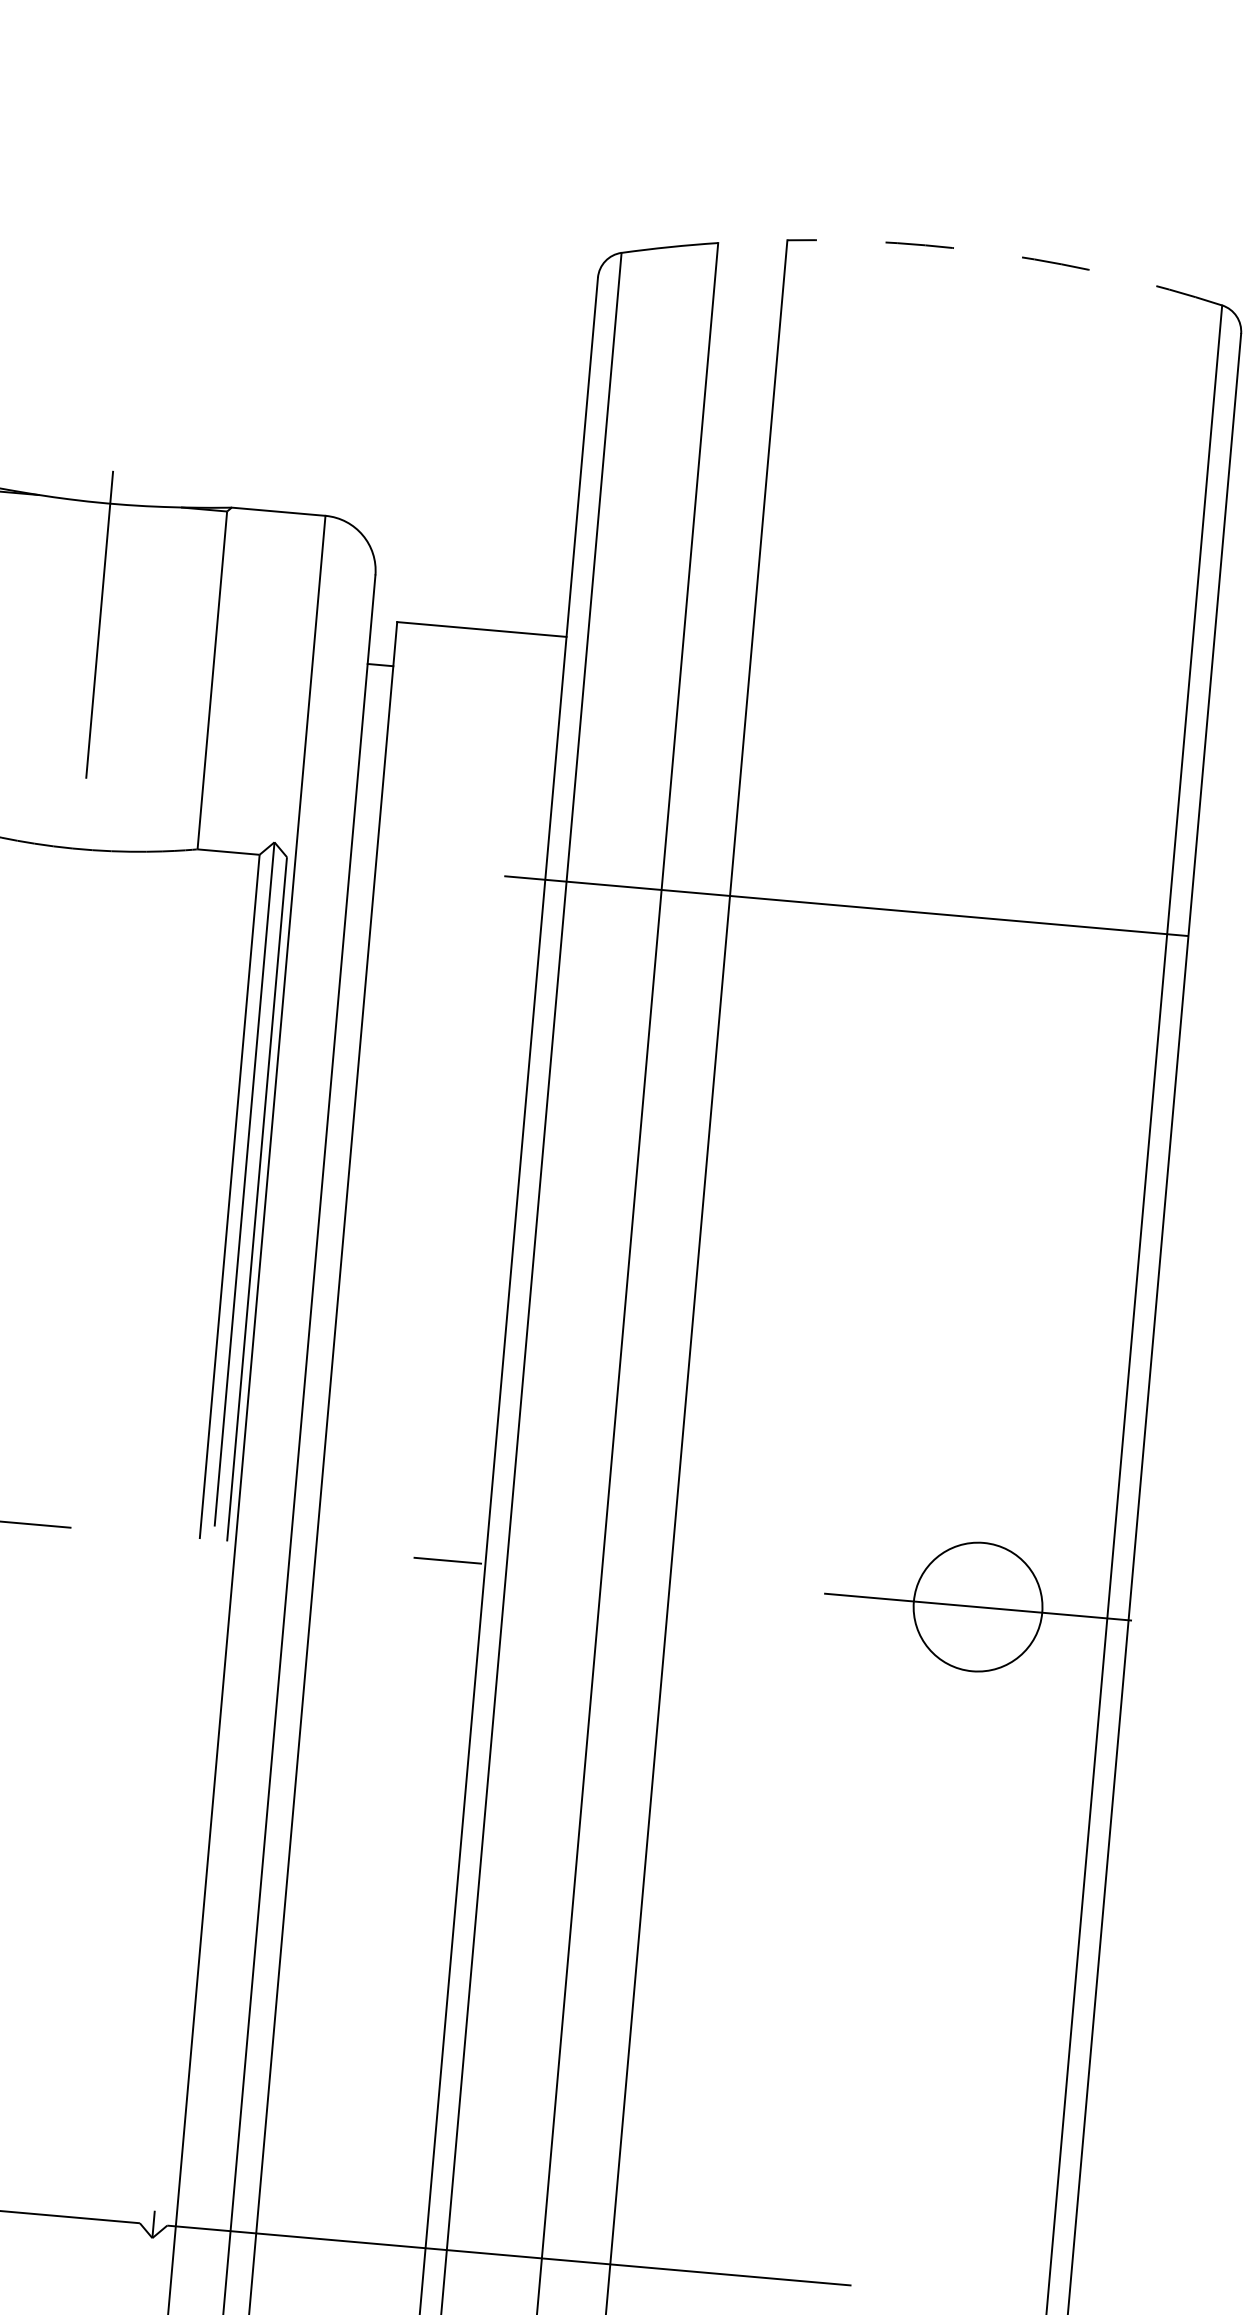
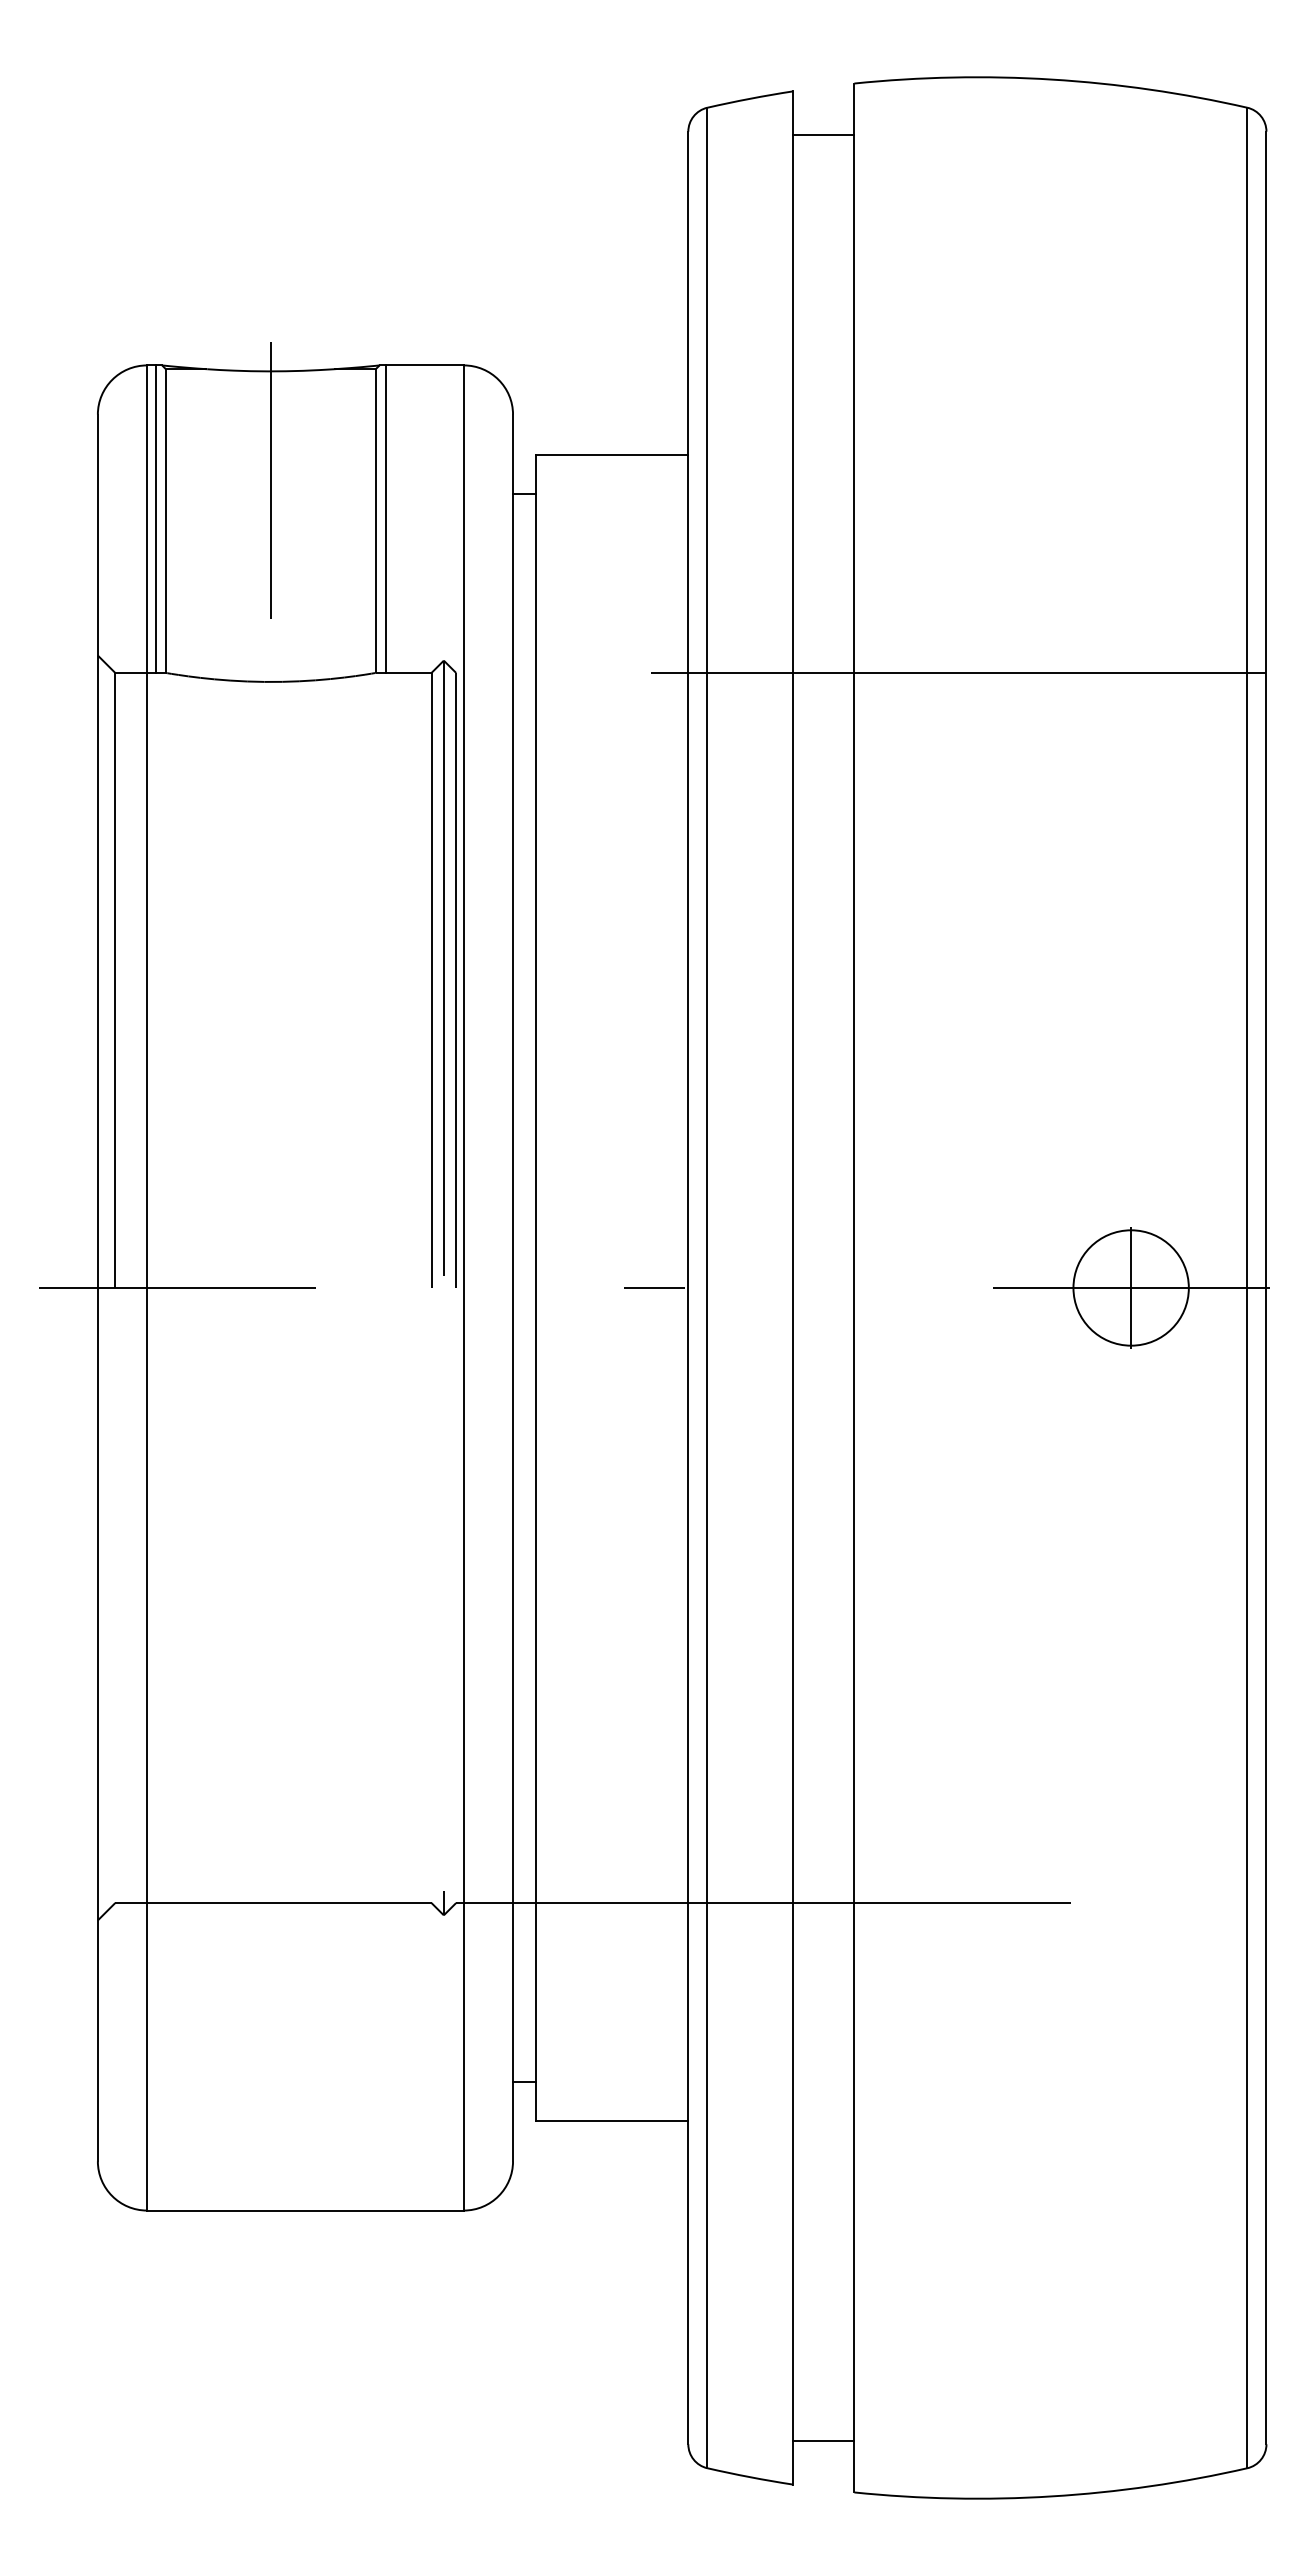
arc: (1007, 254) -> (1051, 79), dashed -> solid
line: (748, 293) -> (823, 134), added
line: (224, 678) -> (386, 518), added
line: (978, 1606) -> (1131, 1287), added

